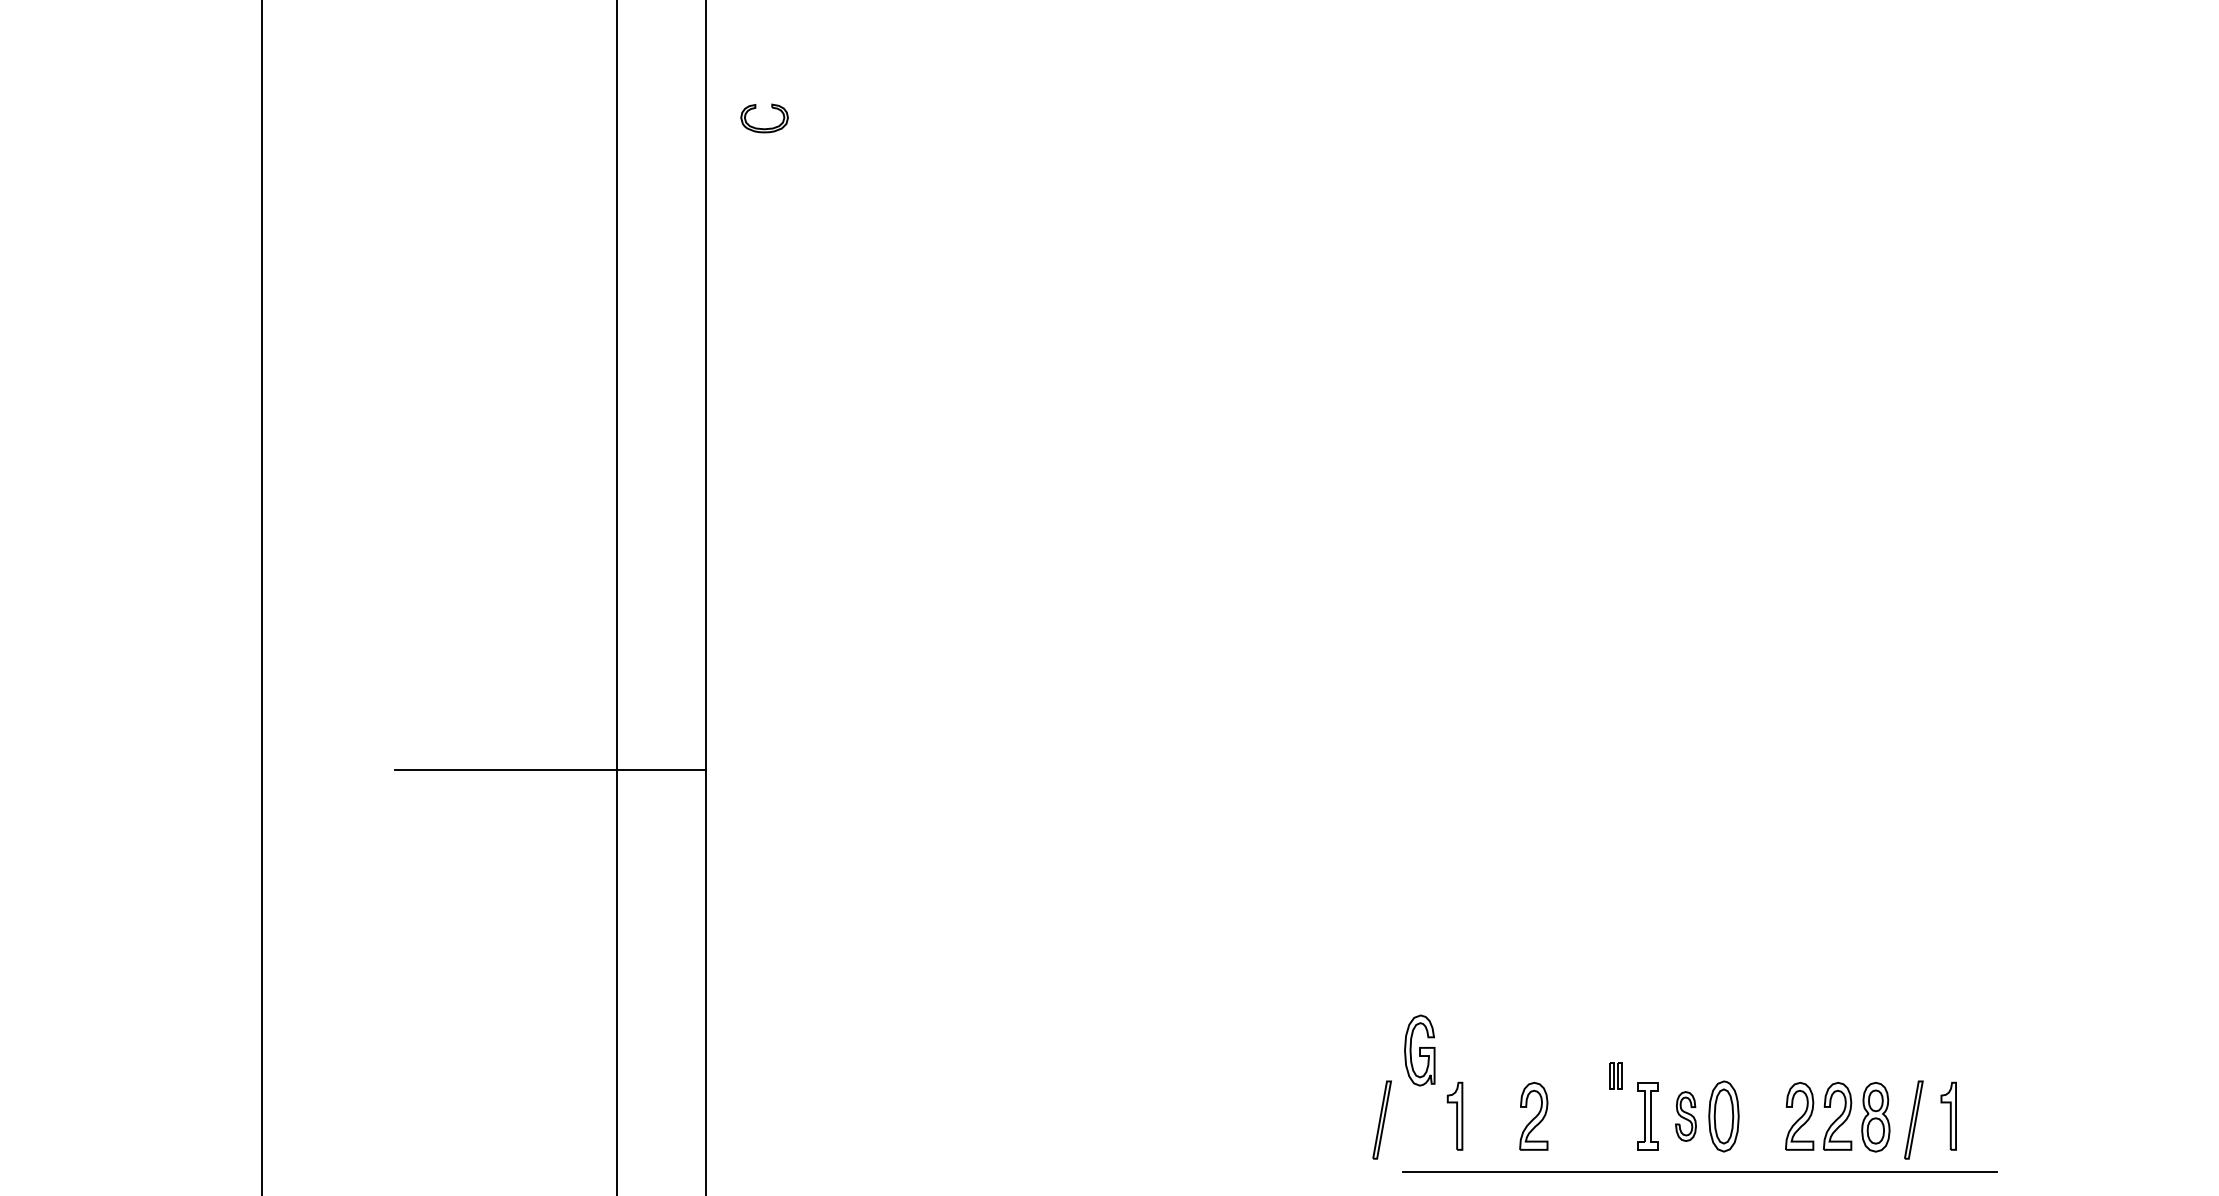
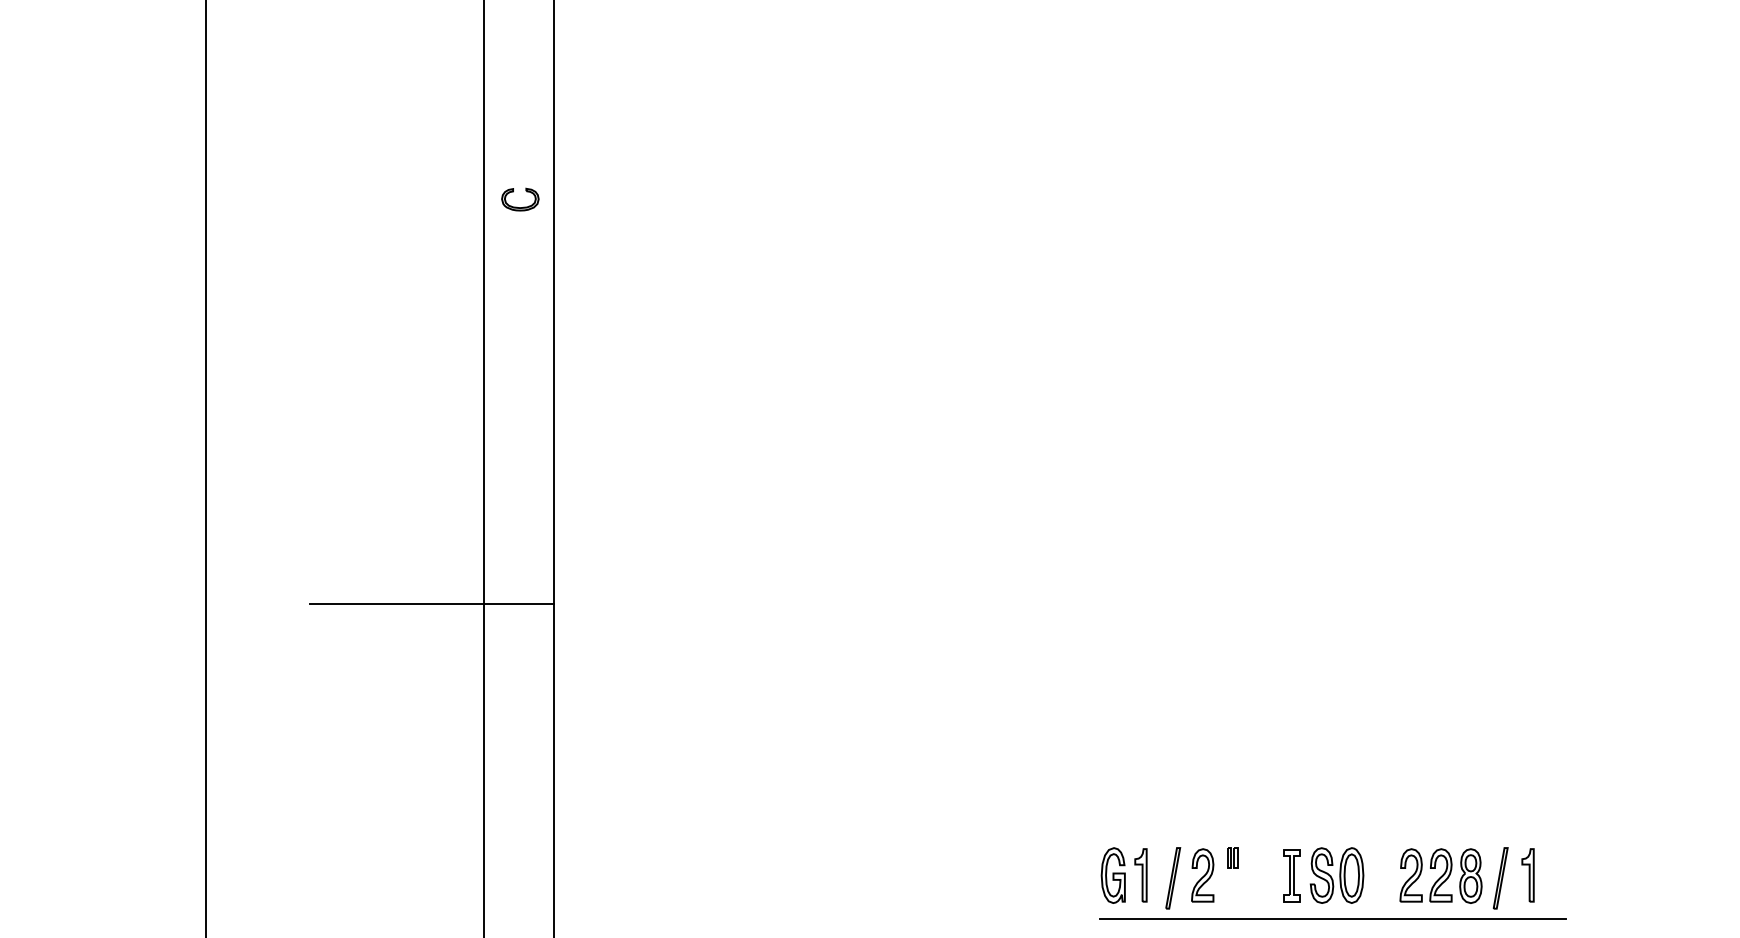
part: (764, 128) -> (520, 207), moved
part: (1419, 1050) -> (1113, 875), moved
part: (1615, 1075) -> (1232, 857), moved
part: (1685, 1116) -> (1321, 875), size x1.43
part: (1381, 1119) -> (1172, 877), moved

